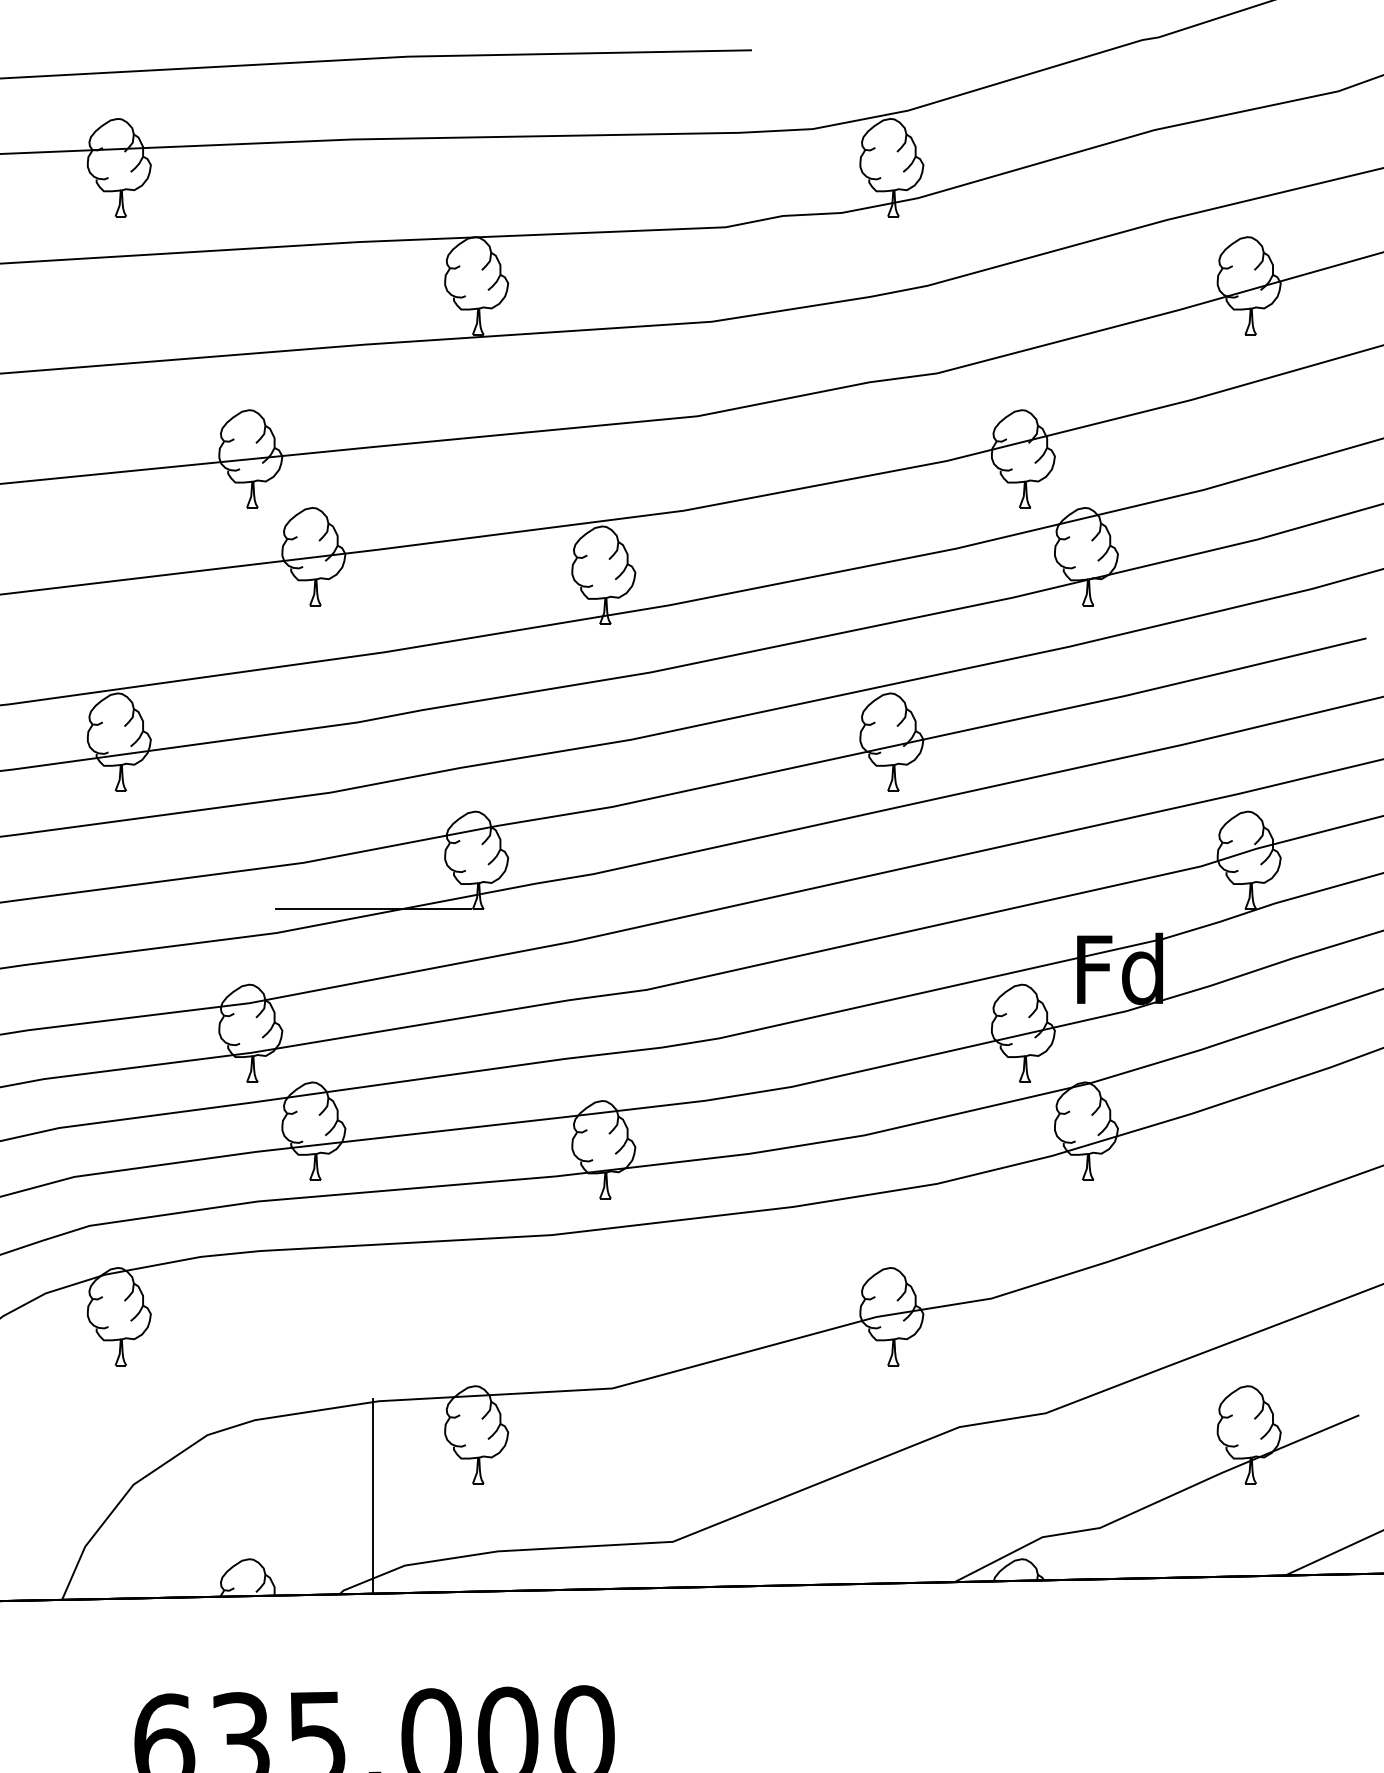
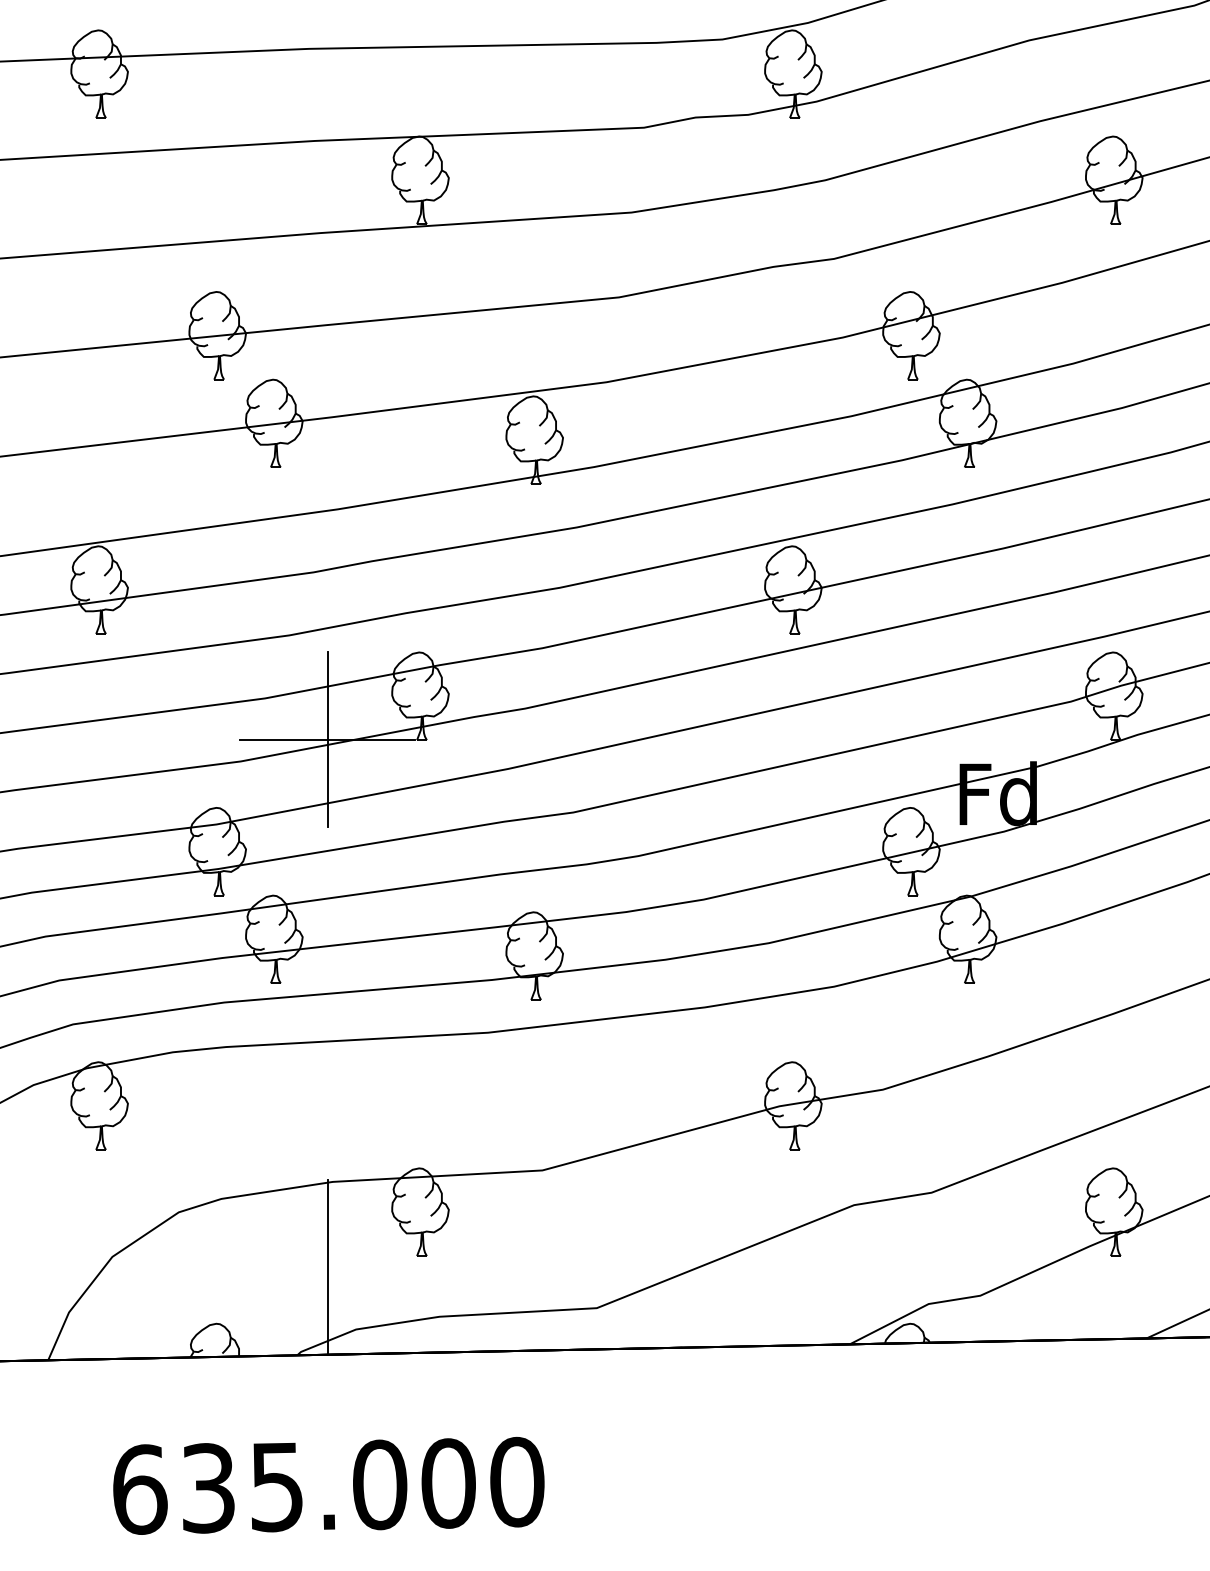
line: (373, 908) -> (327, 739), added

